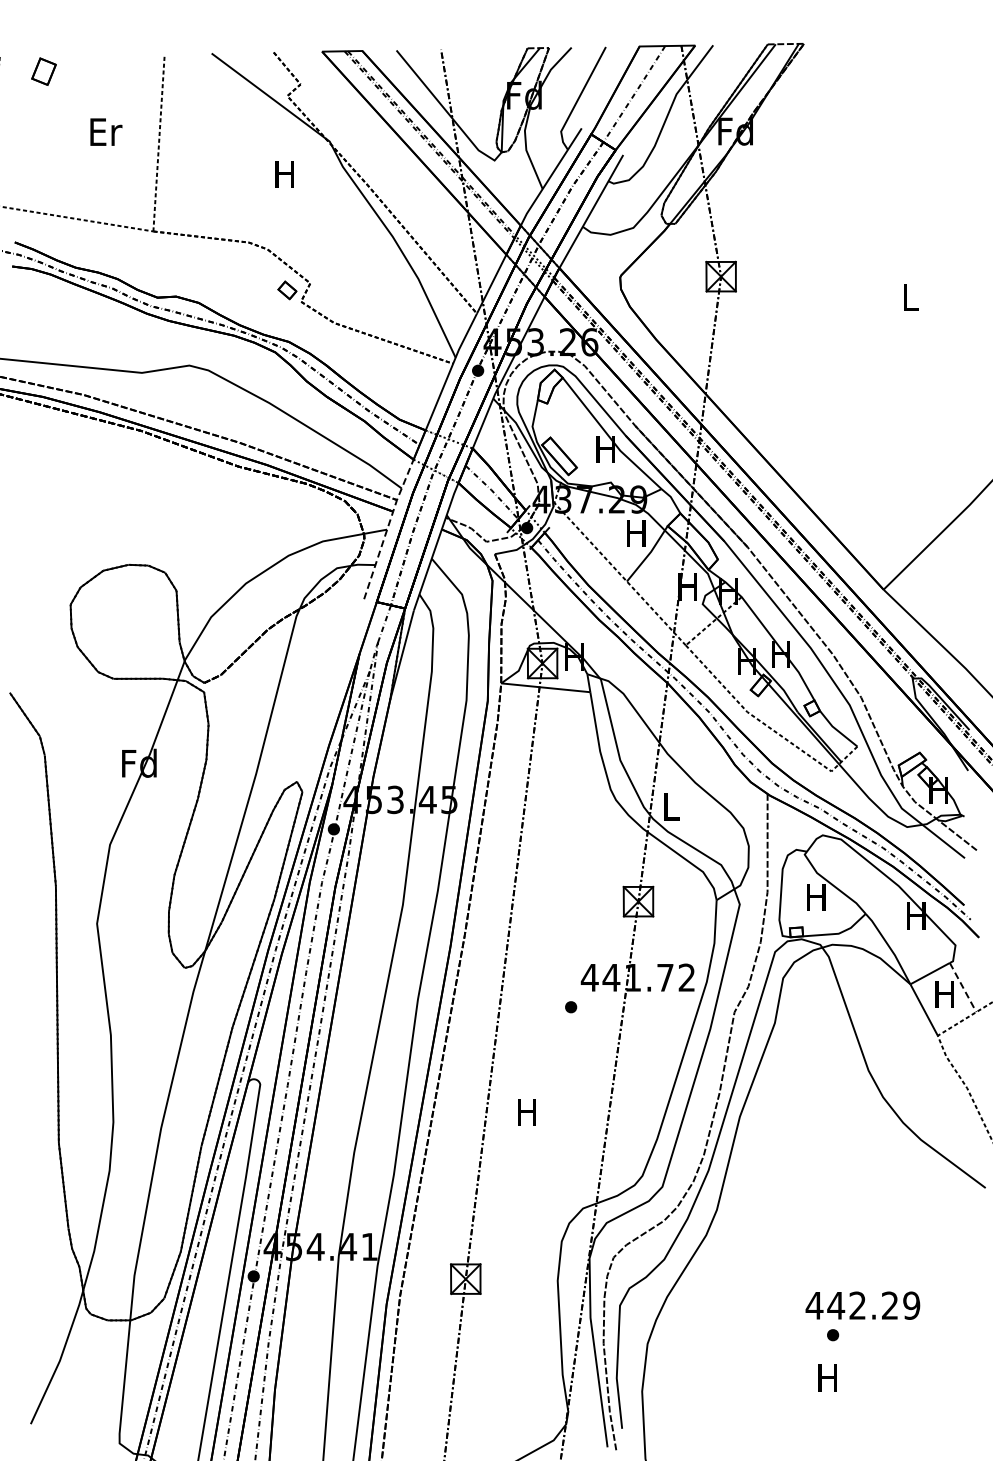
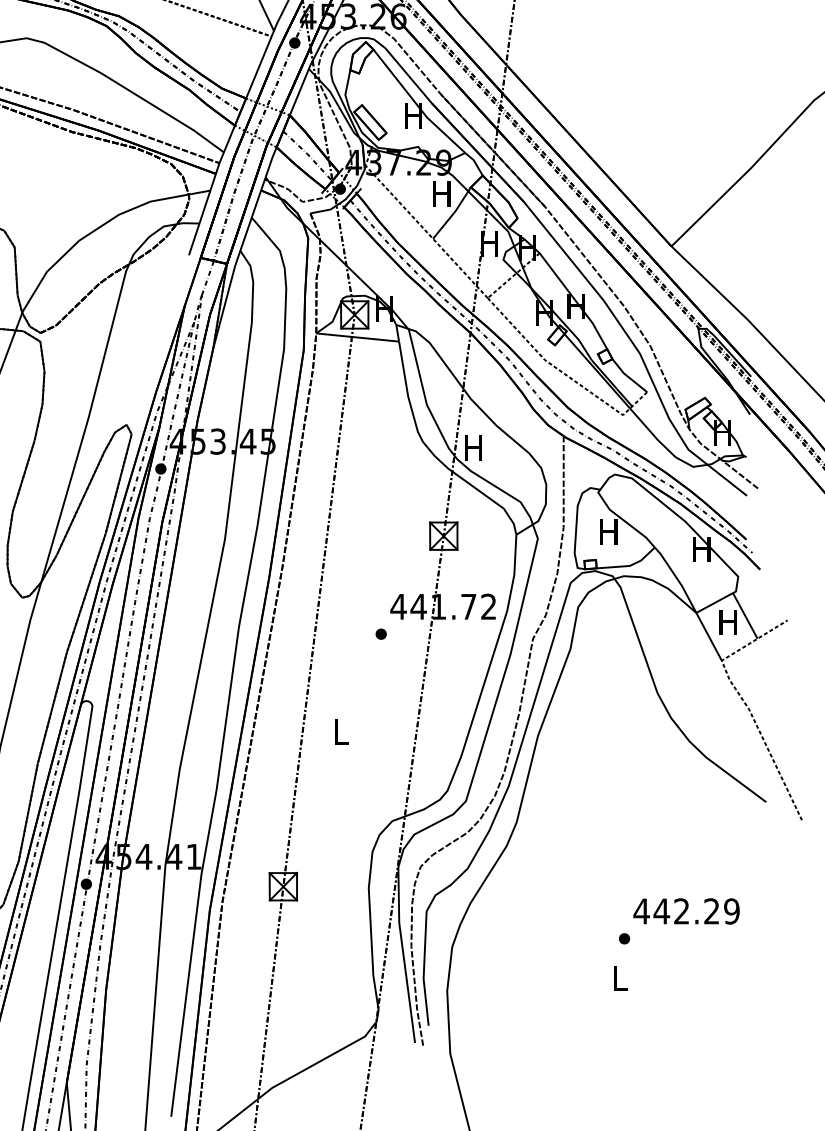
line: (387, 527) -> (210, 188), dashed -> solid
text: (670, 806) -> (473, 447), L -> H
line: (963, 987) -> (745, 615), dashed -> solid
text: (526, 1112) -> (339, 731), H -> L
text: (862, 1305) -> (686, 911), moved
text: (827, 1377) -> (619, 978), H -> L

